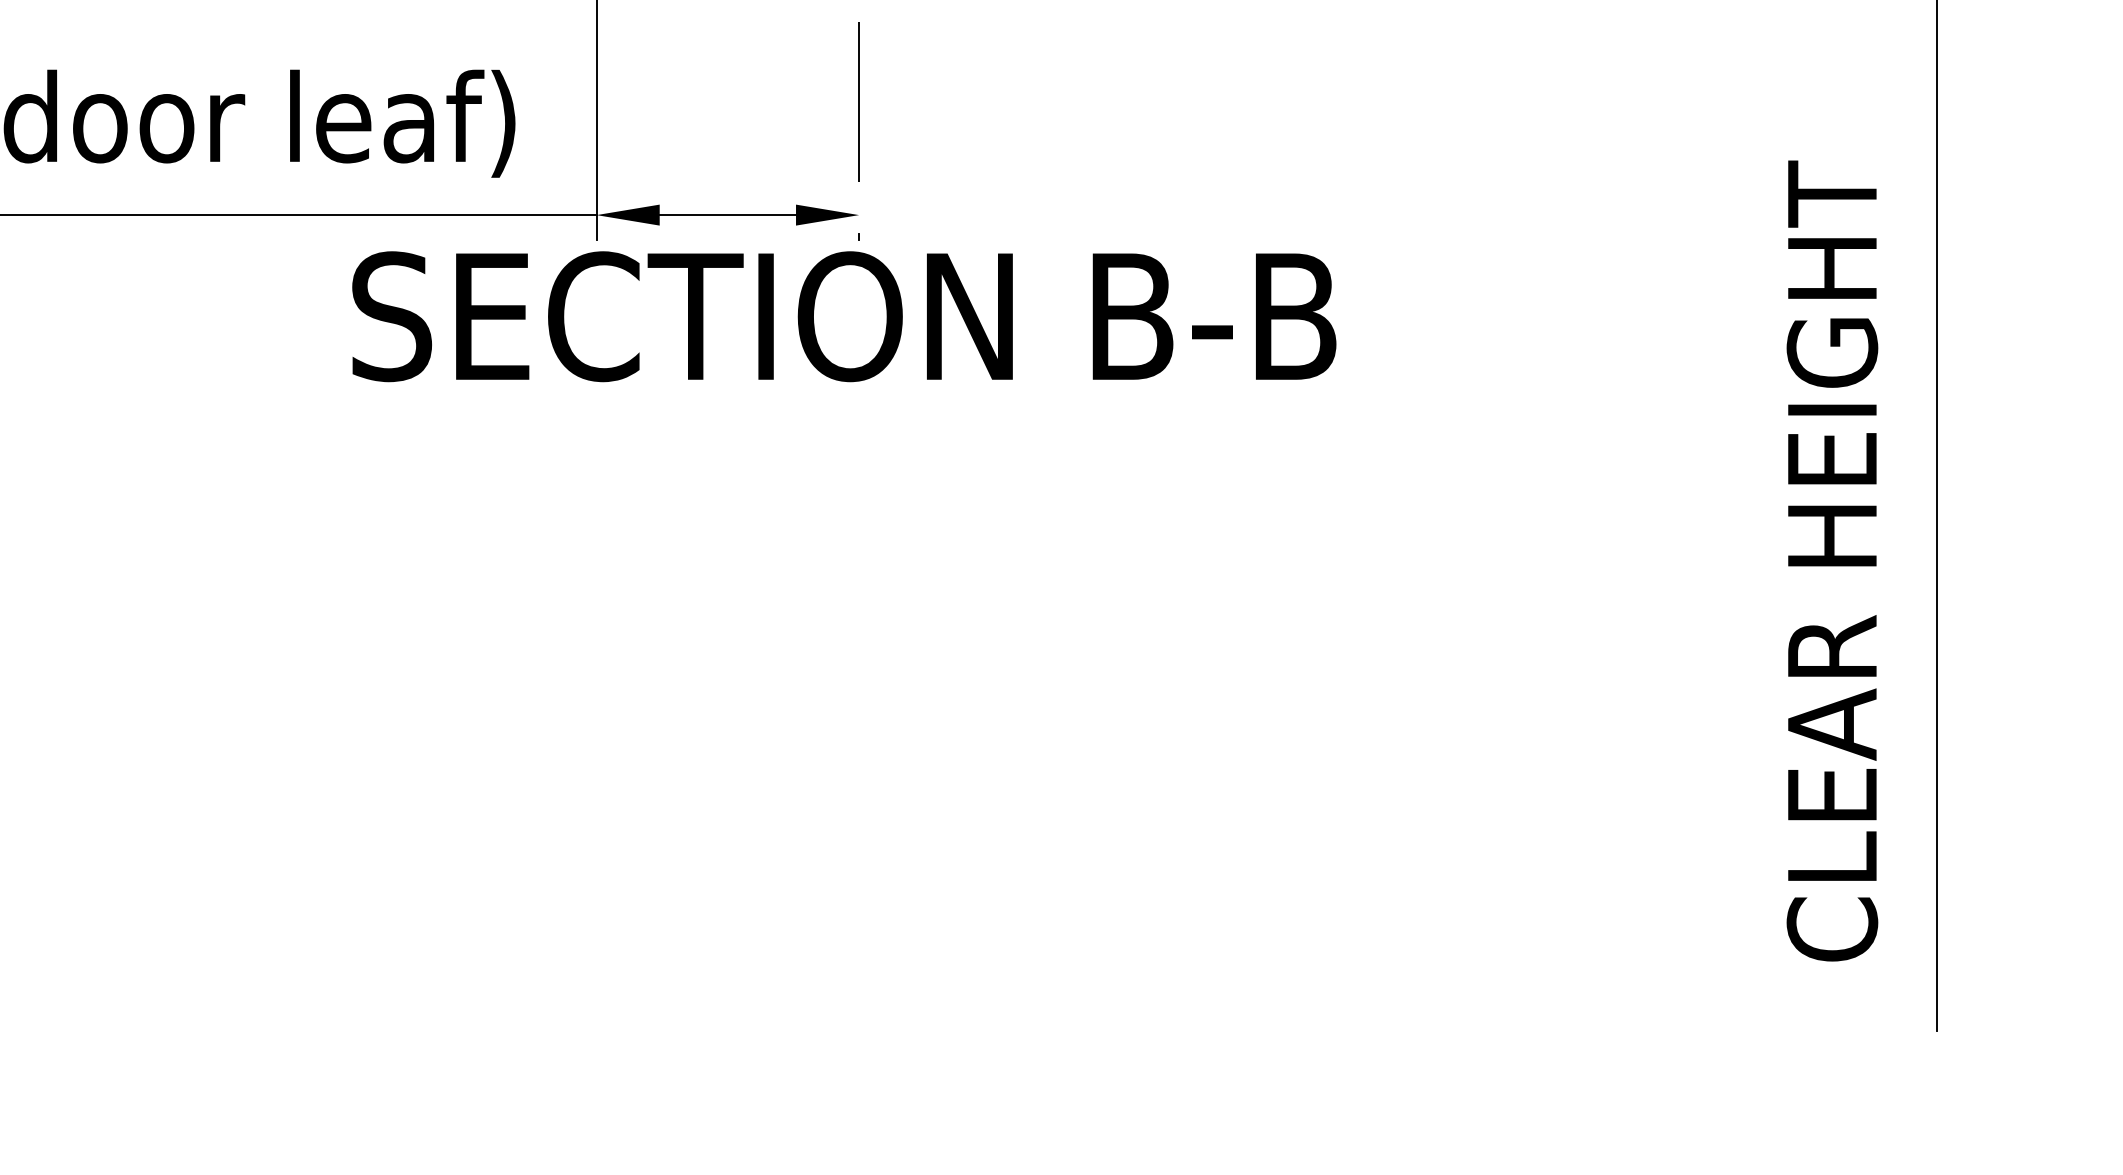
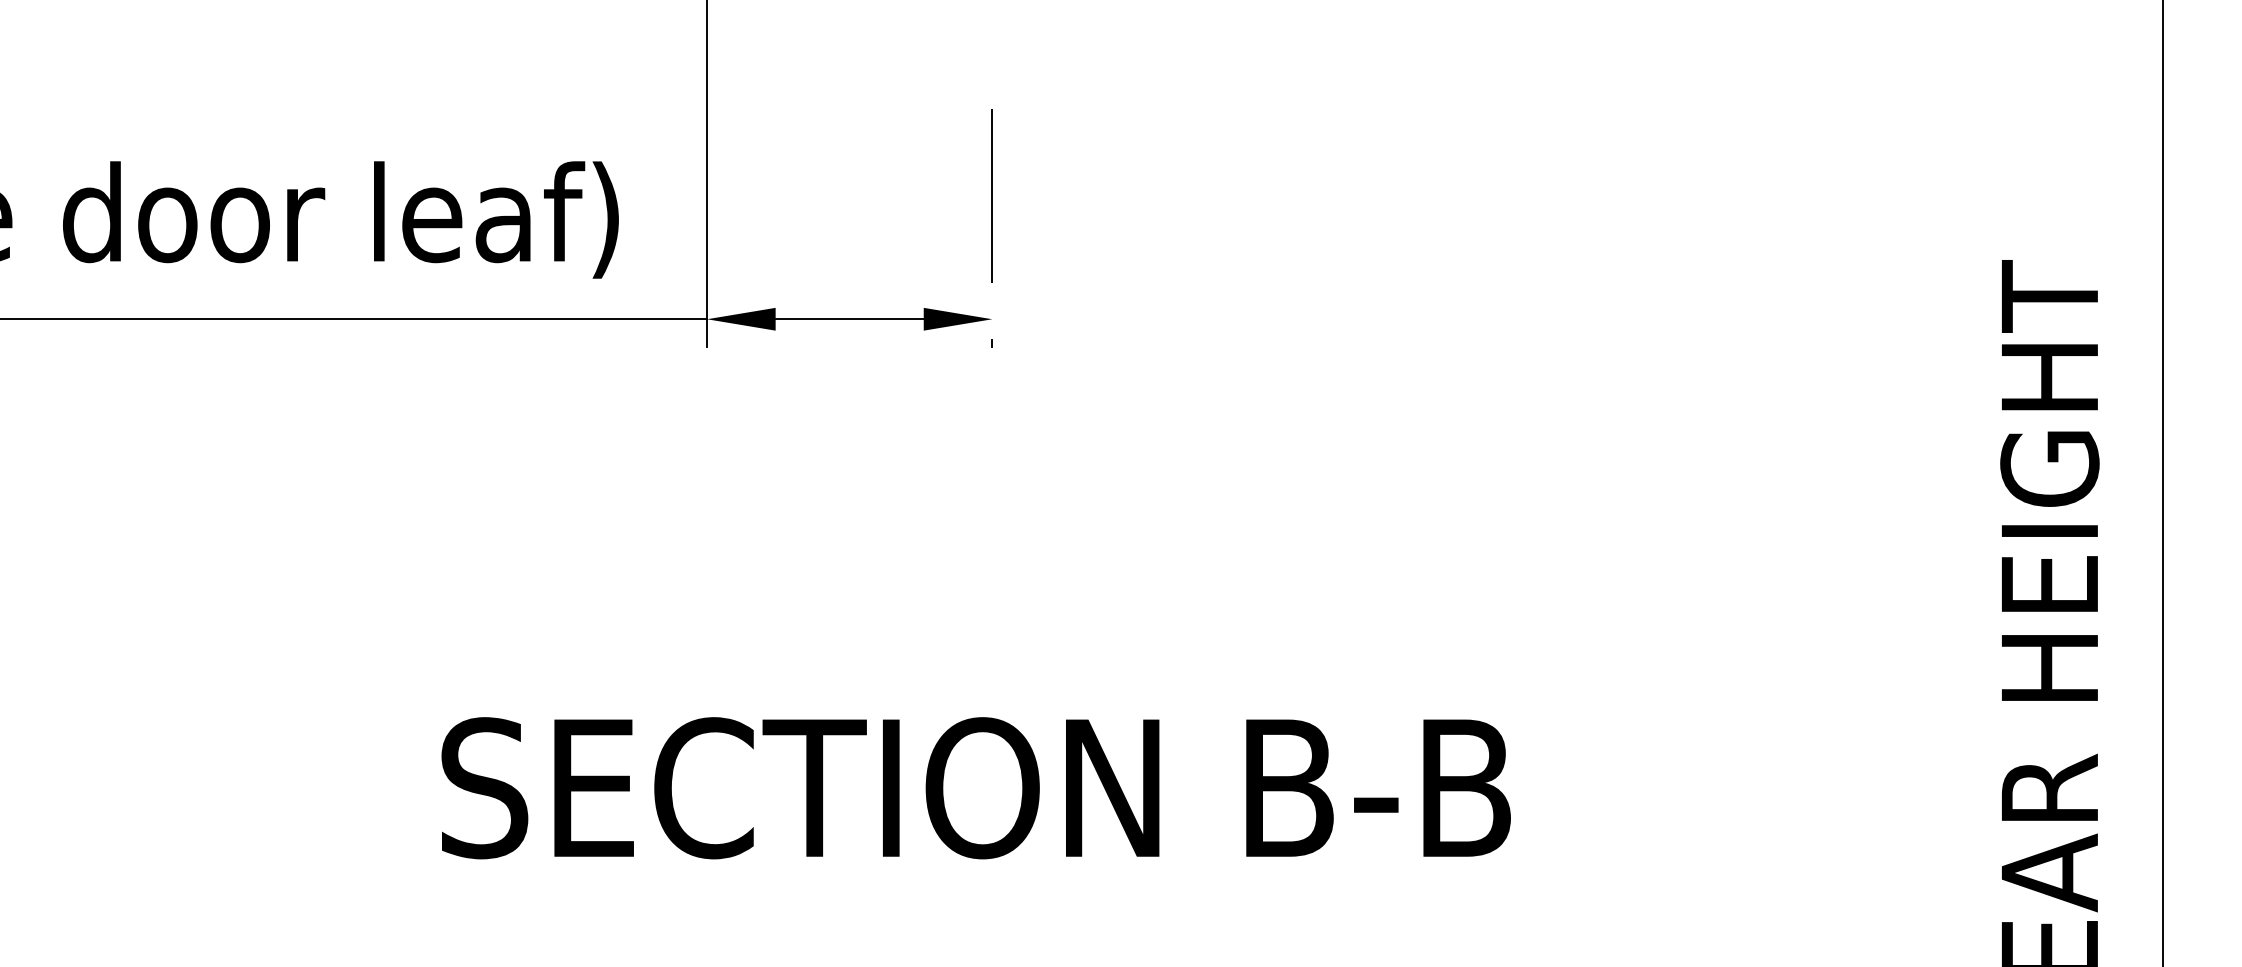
text: (844, 316) -> (976, 787), moved

